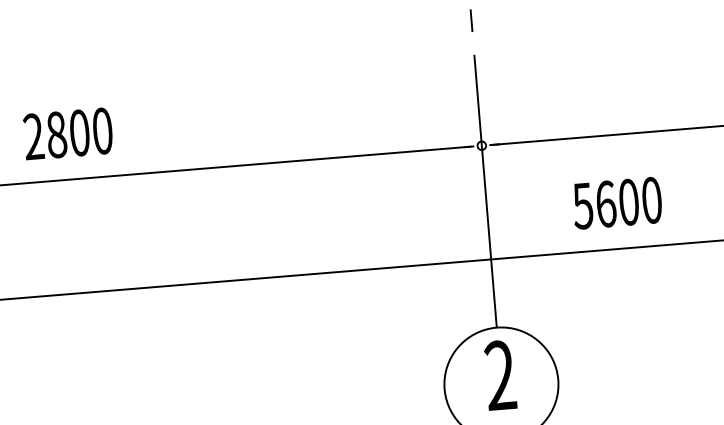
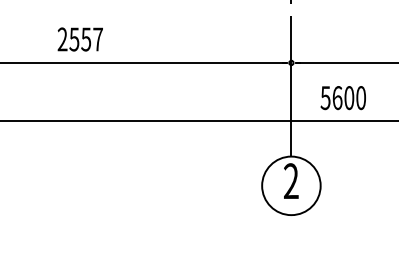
text: (78, 133) -> (85, 39), 2800 -> 2557
text: (615, 204) -> (342, 98), moved

